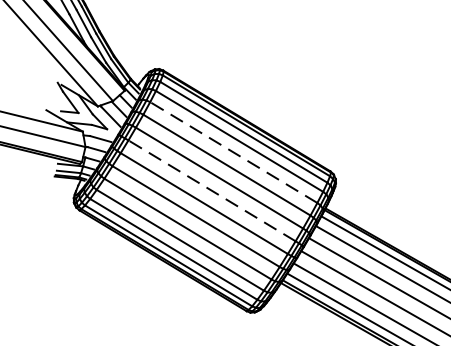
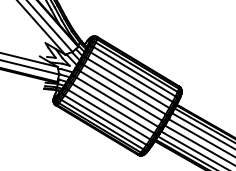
line: (233, 153) -> (131, 77), dashed -> solid
line: (212, 189) -> (121, 95), dashed -> solid

